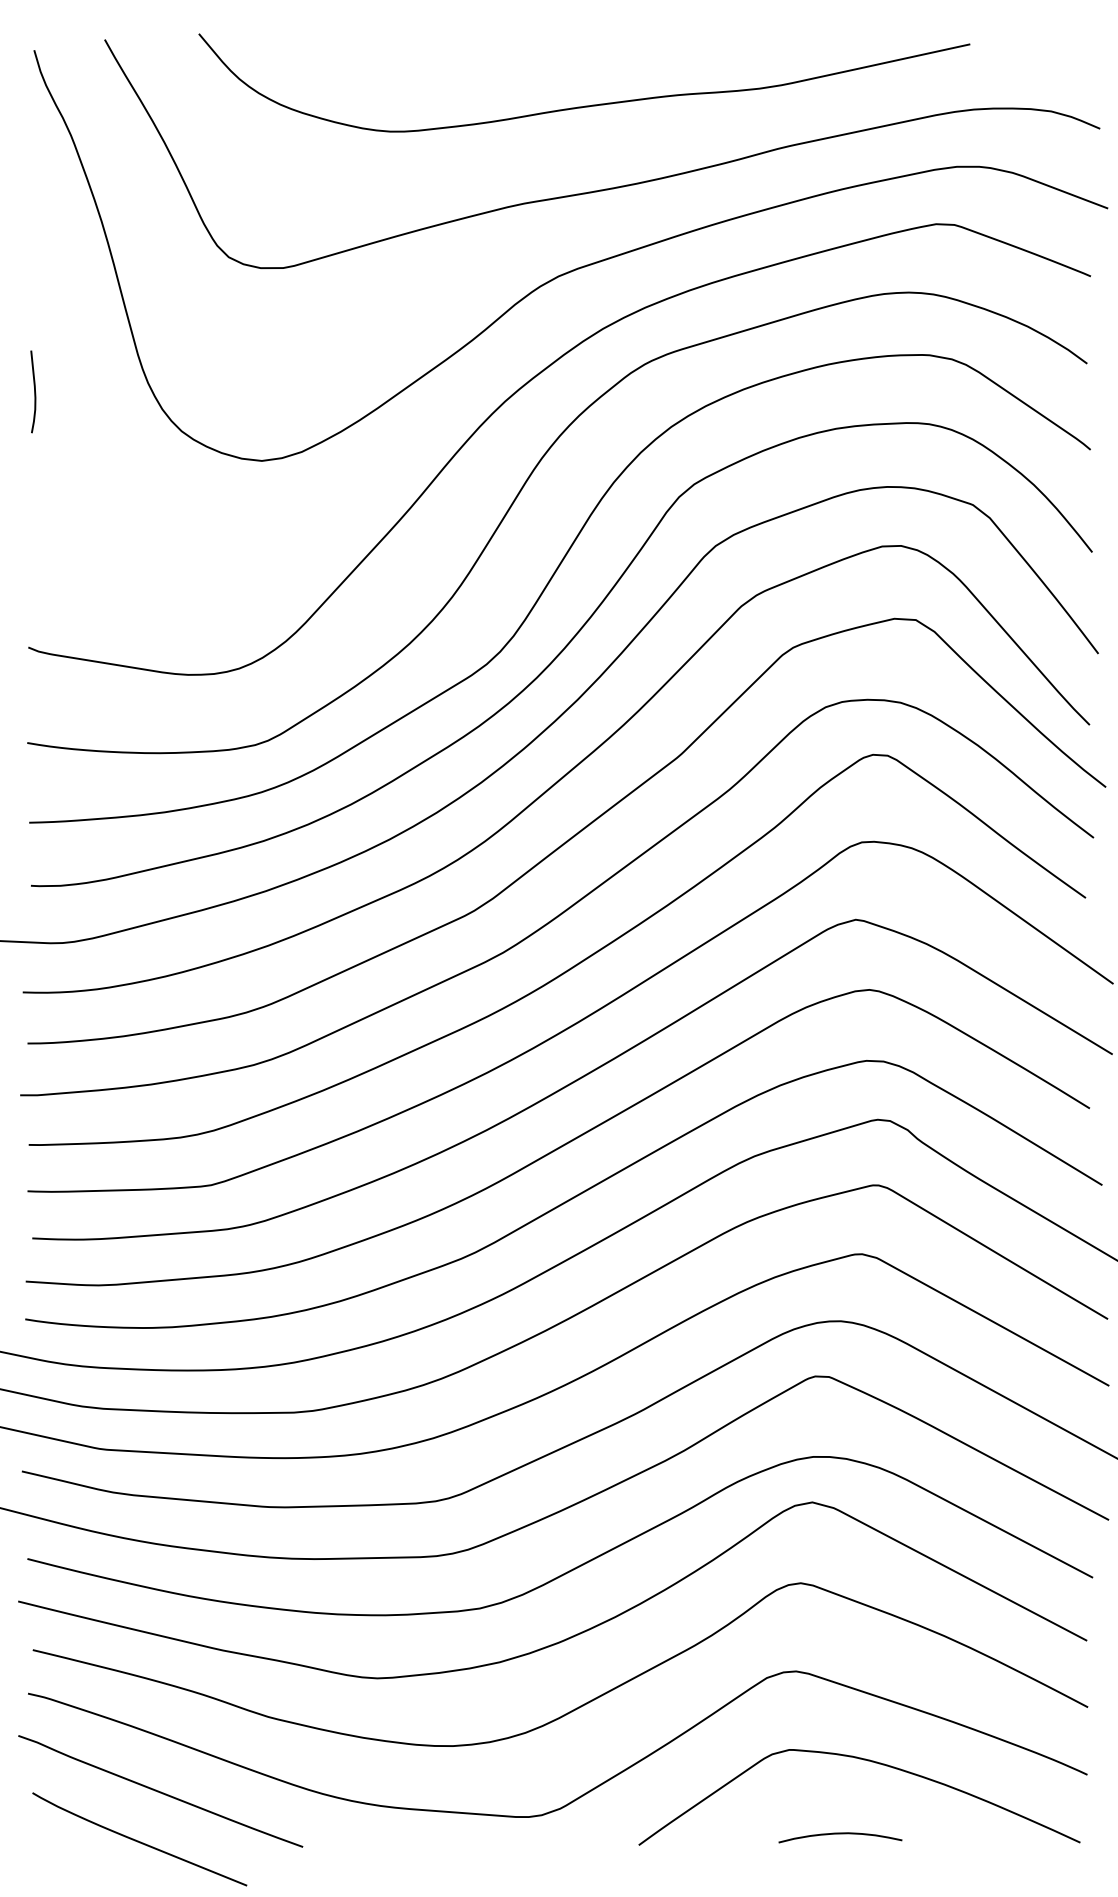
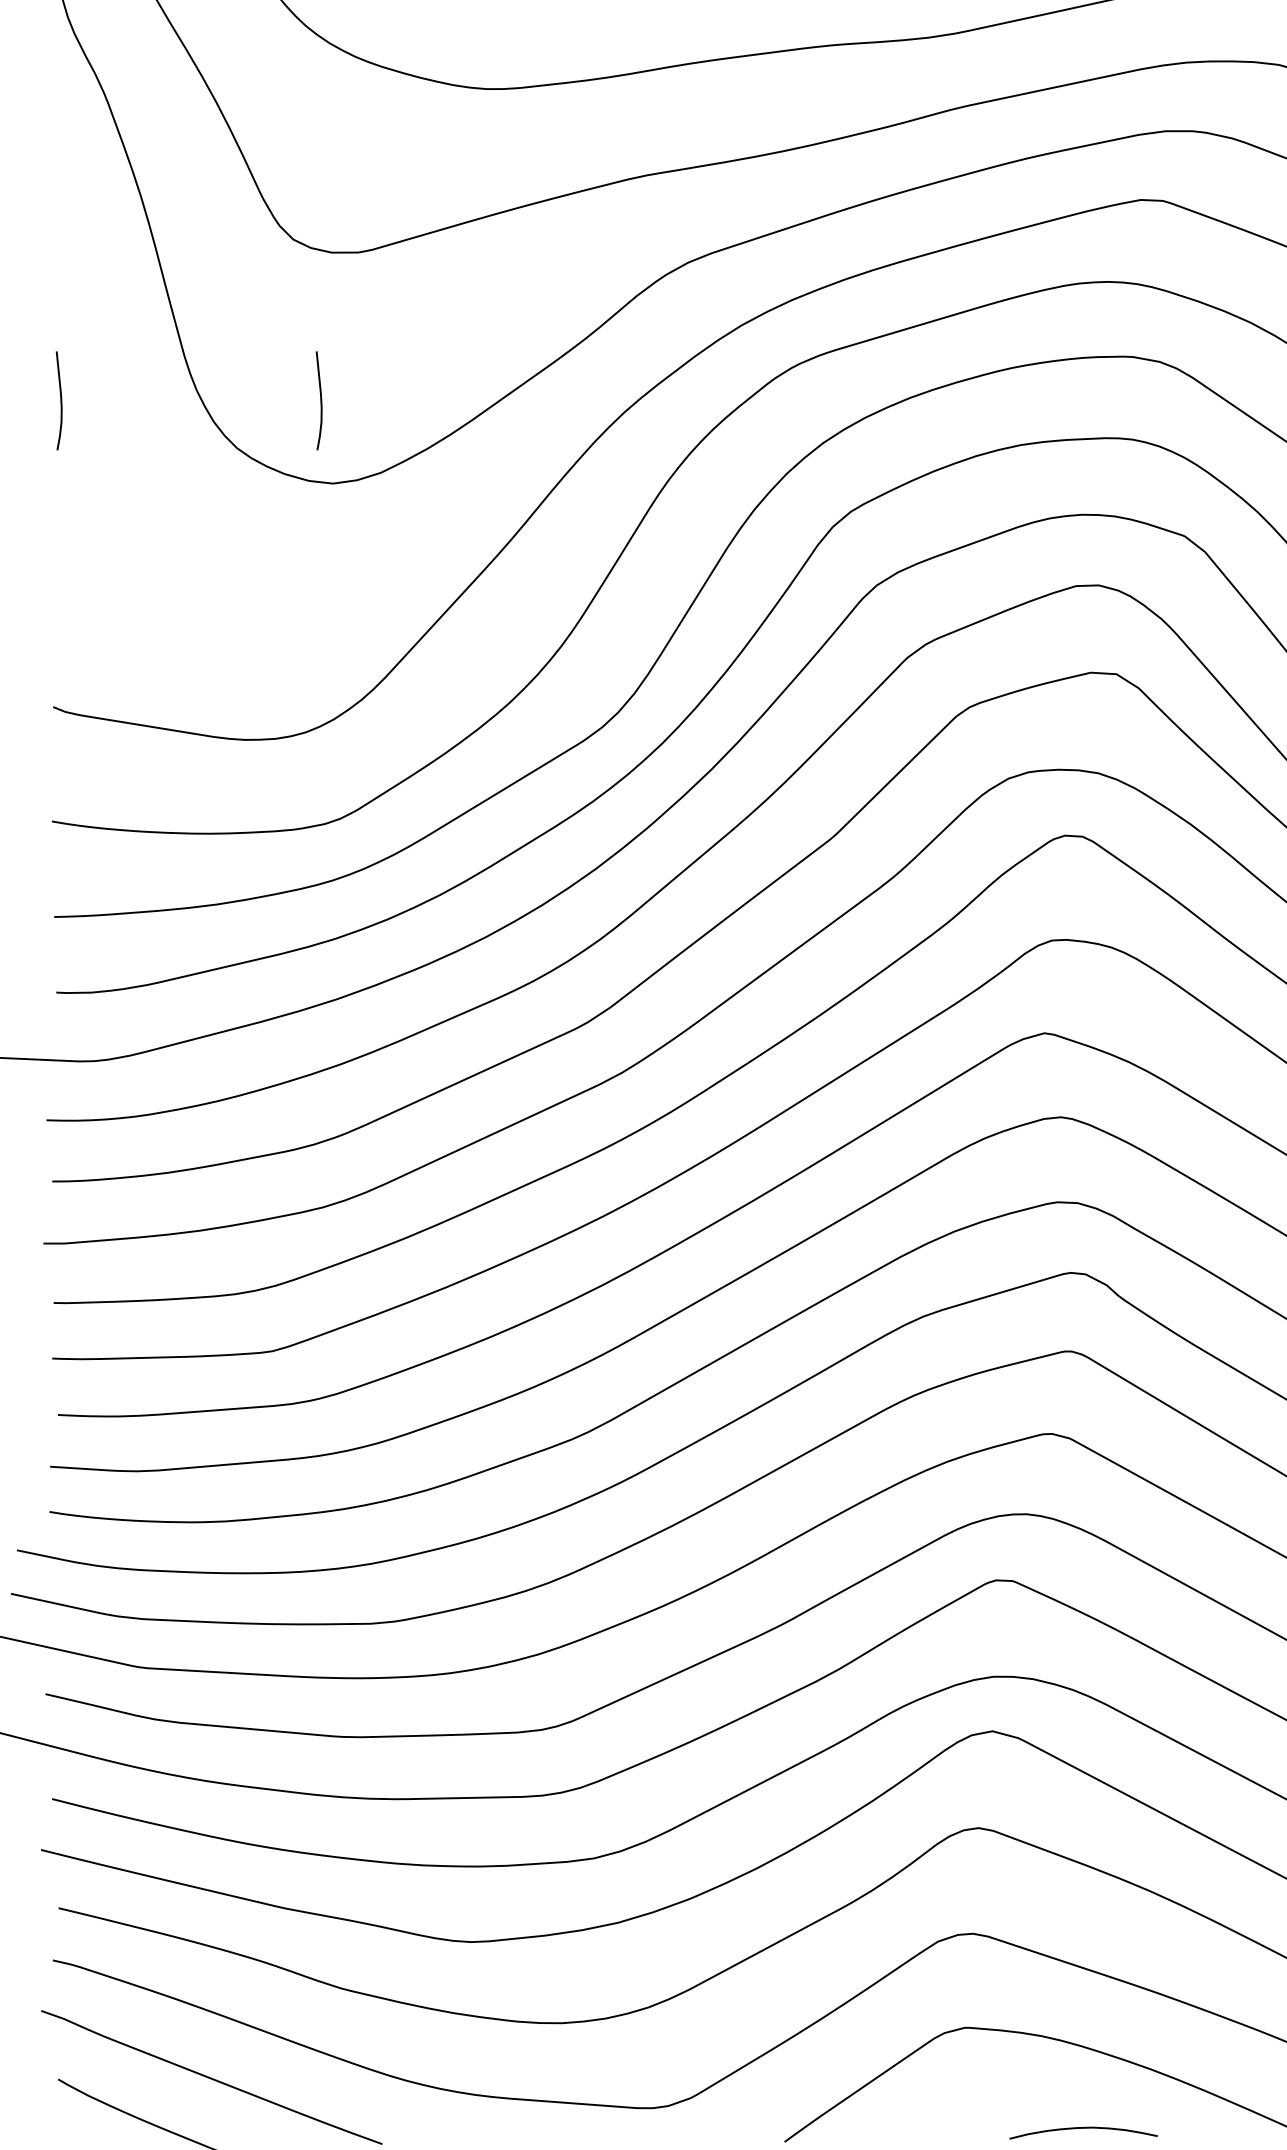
curve: (251, 391) -> (320, 400), added
curve: (840, 1834) -> (1083, 2129), moved

